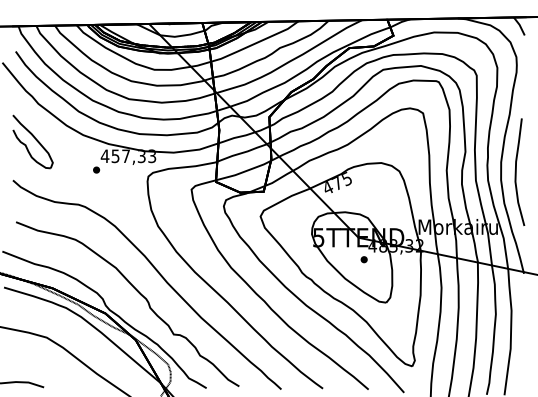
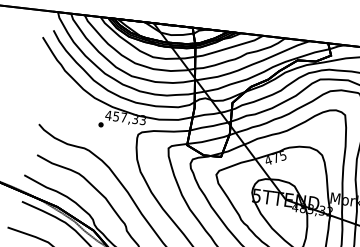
part: (32, 141) -> (57, 97), removed
part: (363, 259) -> (287, 216), removed

